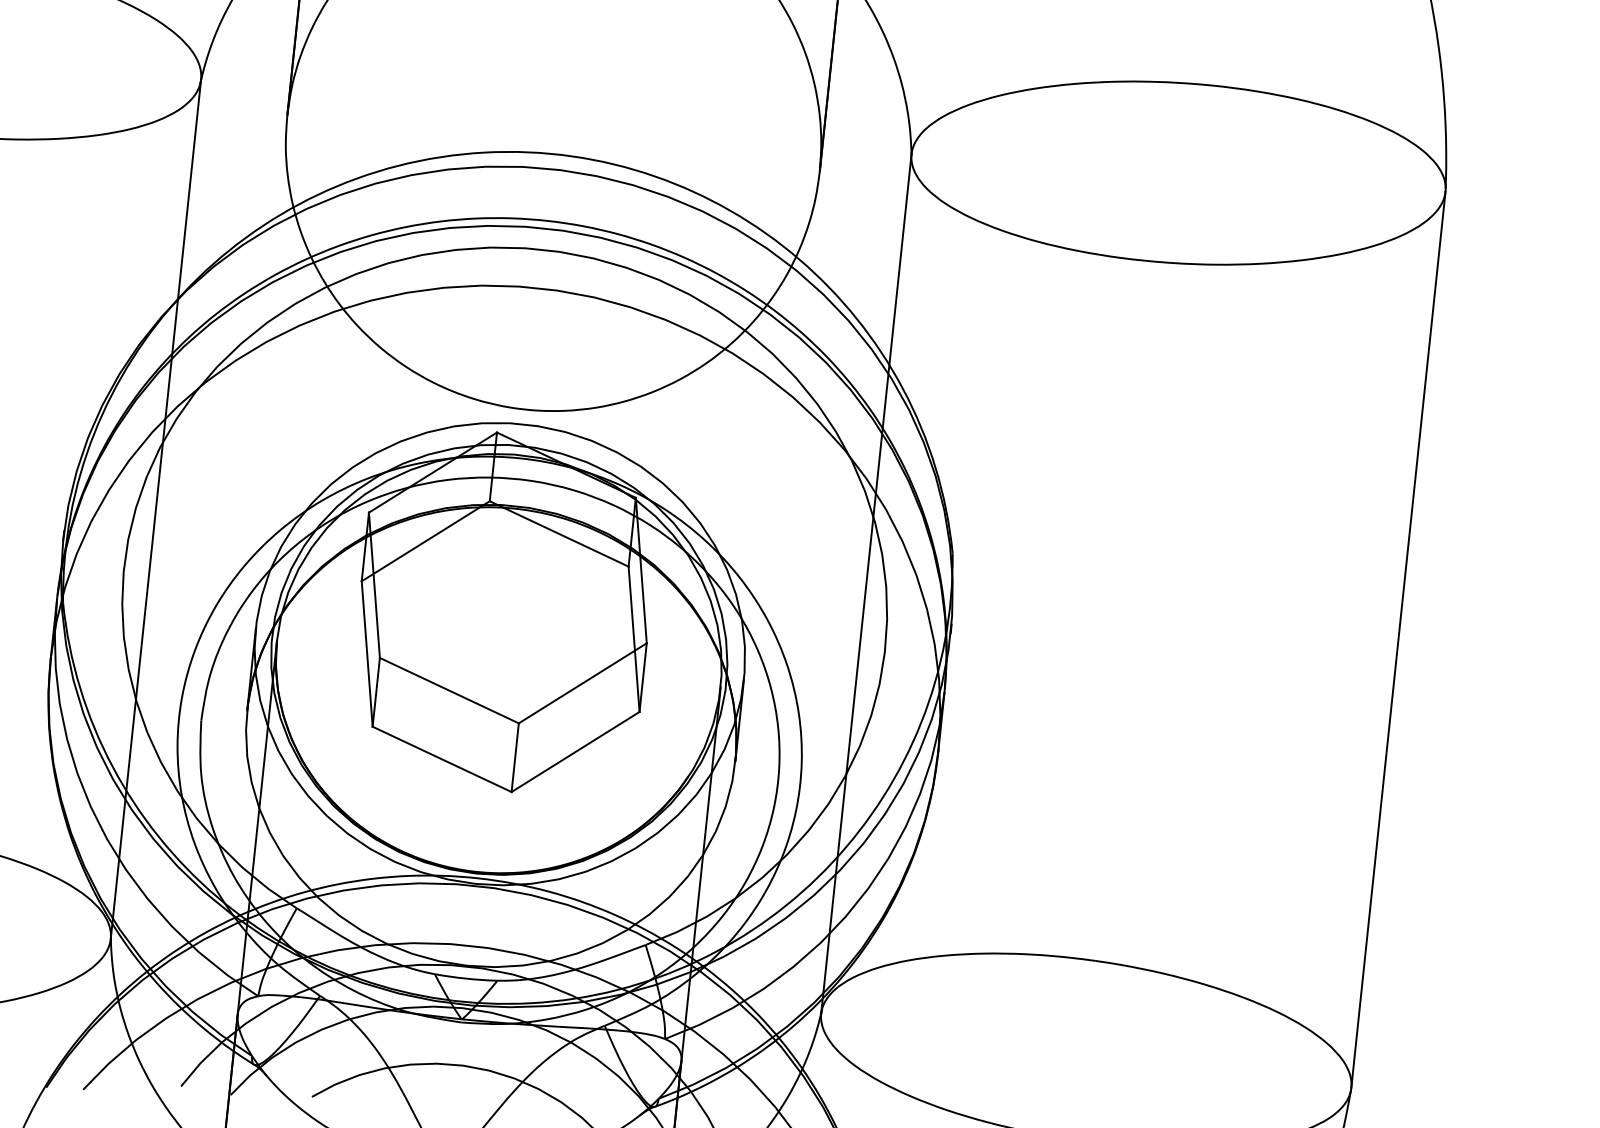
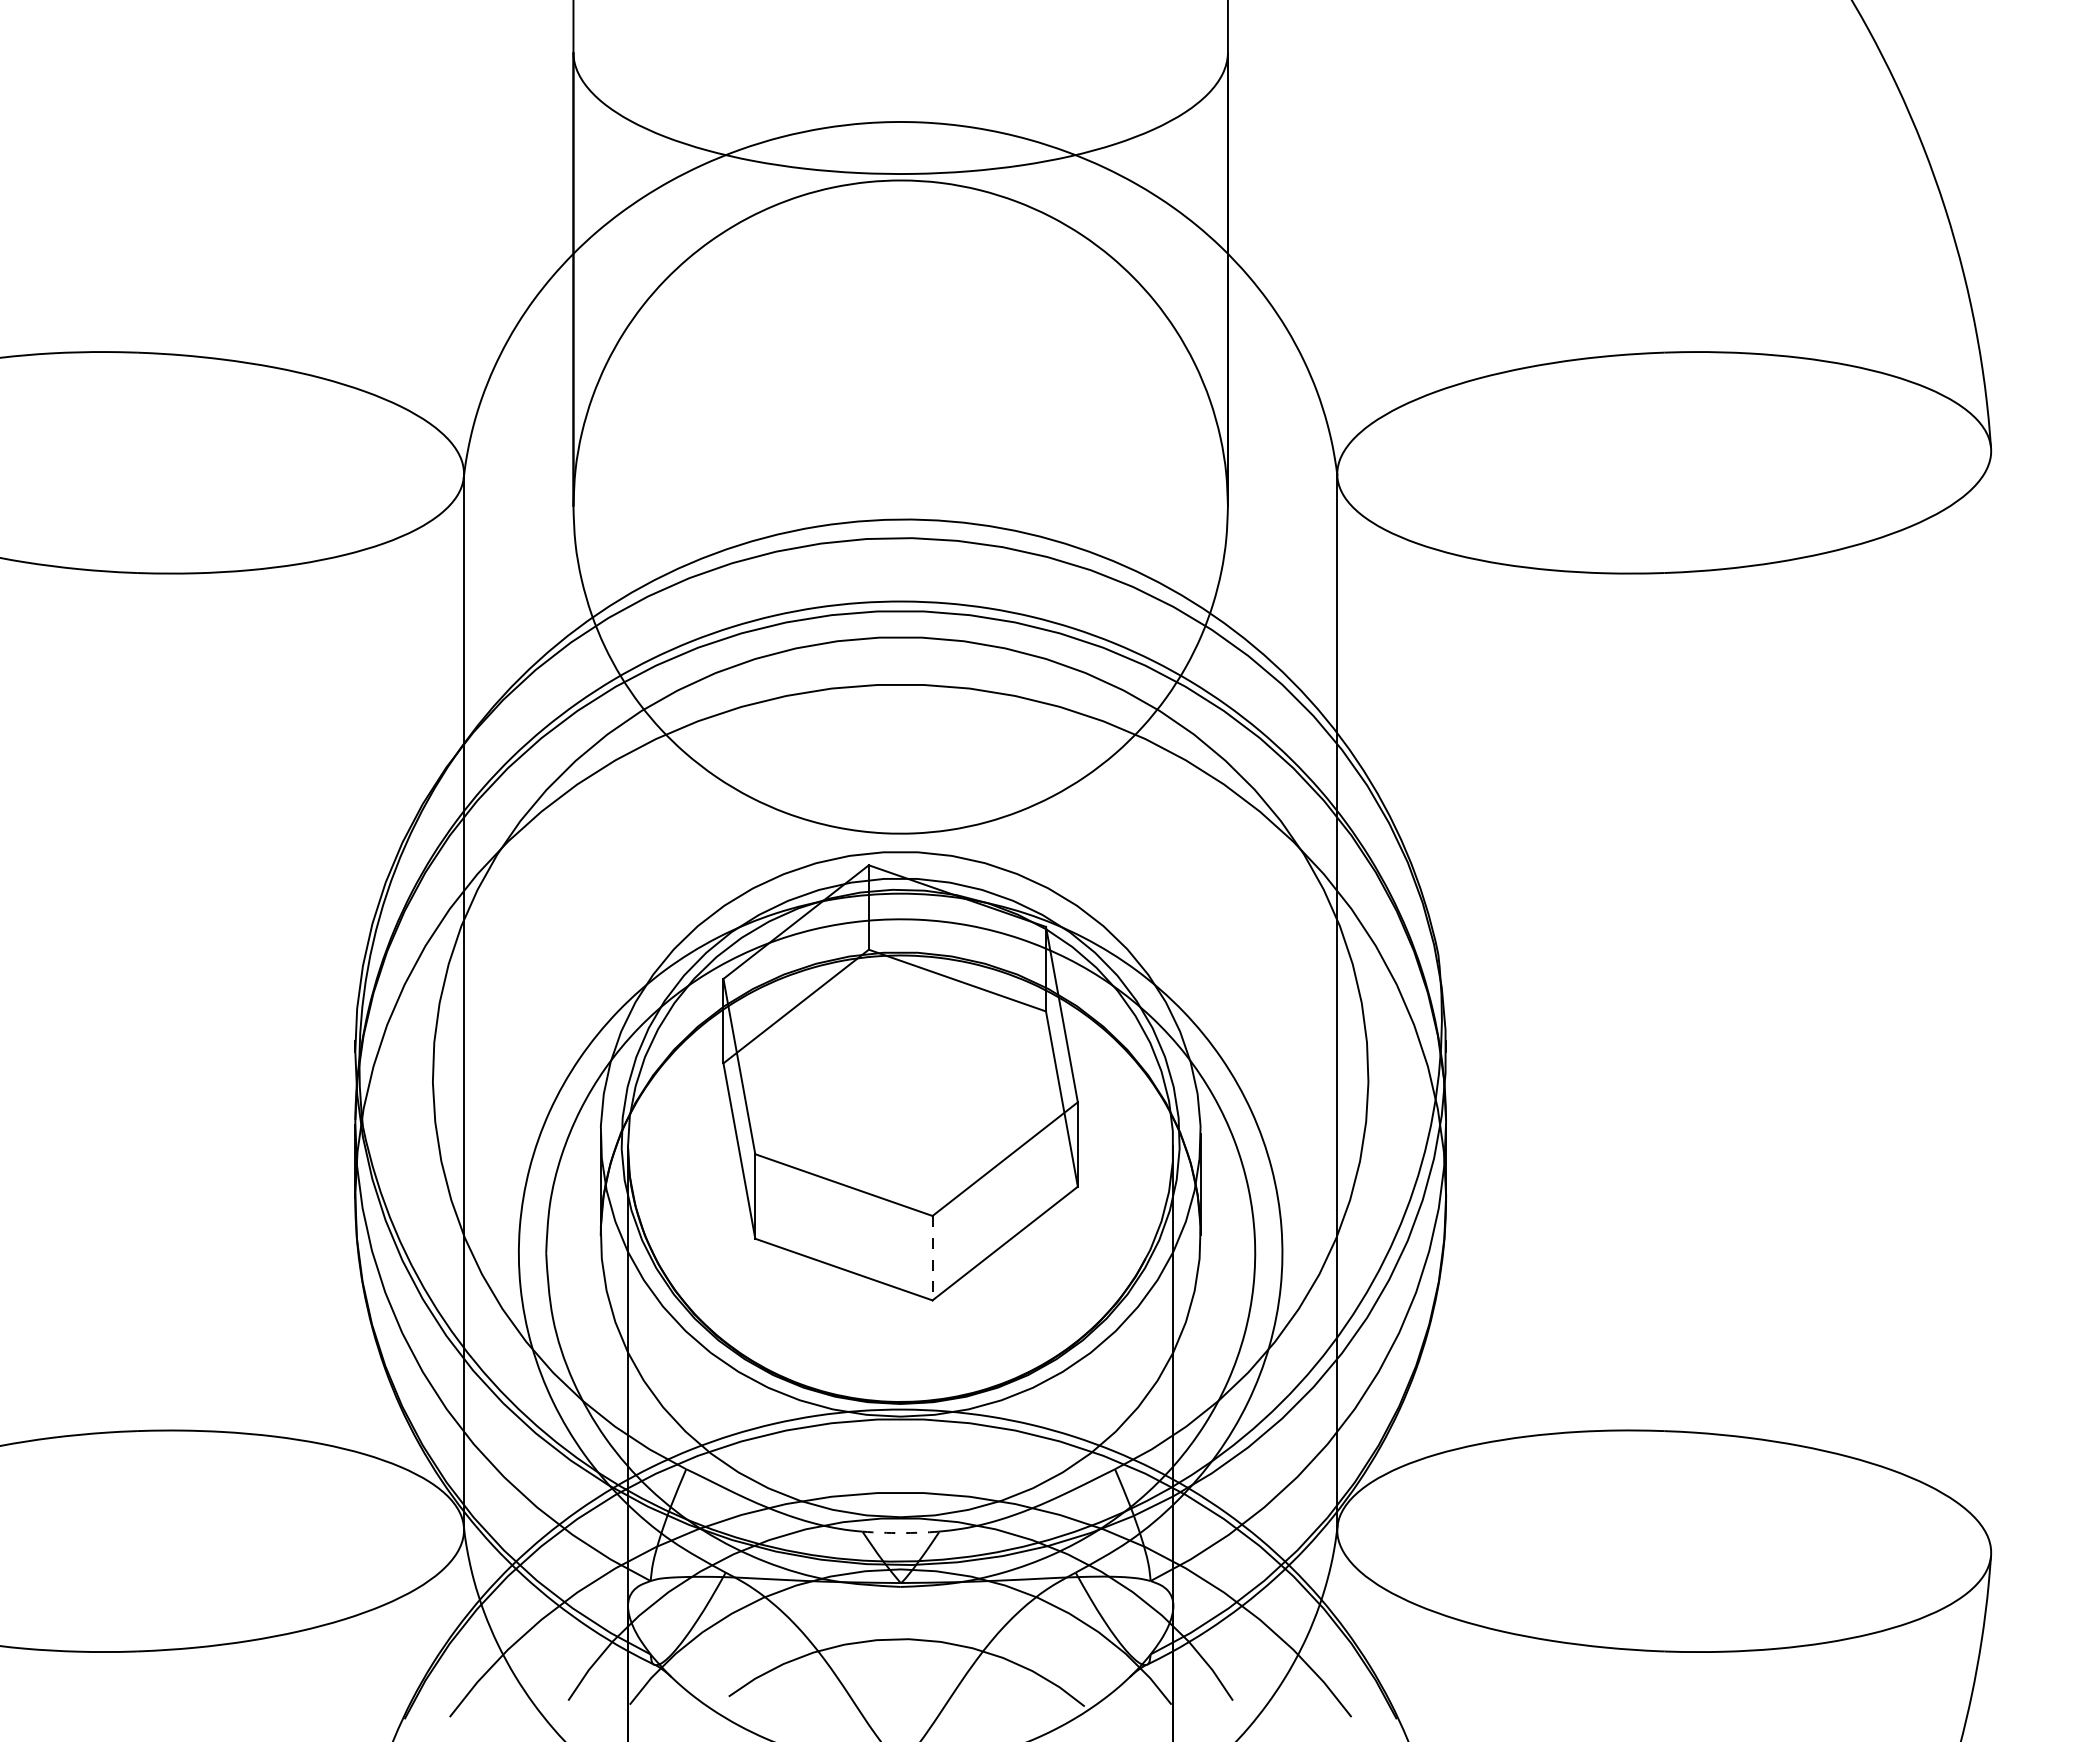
line: (1398, 639) -> (1991, 1001), removed
line: (515, 757) -> (932, 1258), solid -> dashed
arc: (465, 978) -> (900, 1533), solid -> dashed

